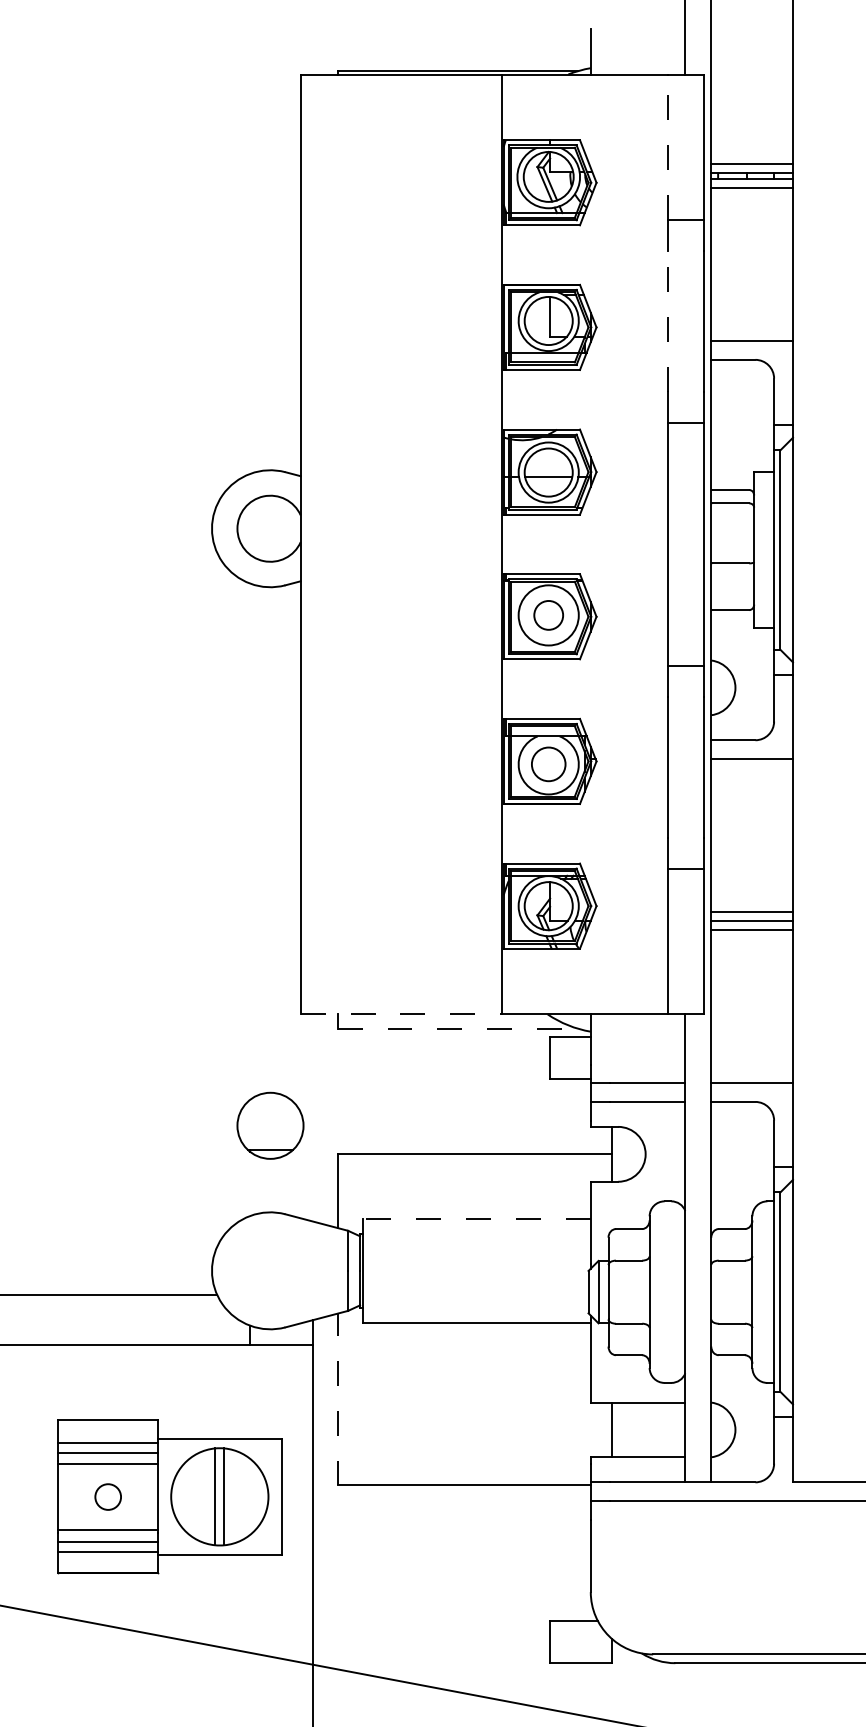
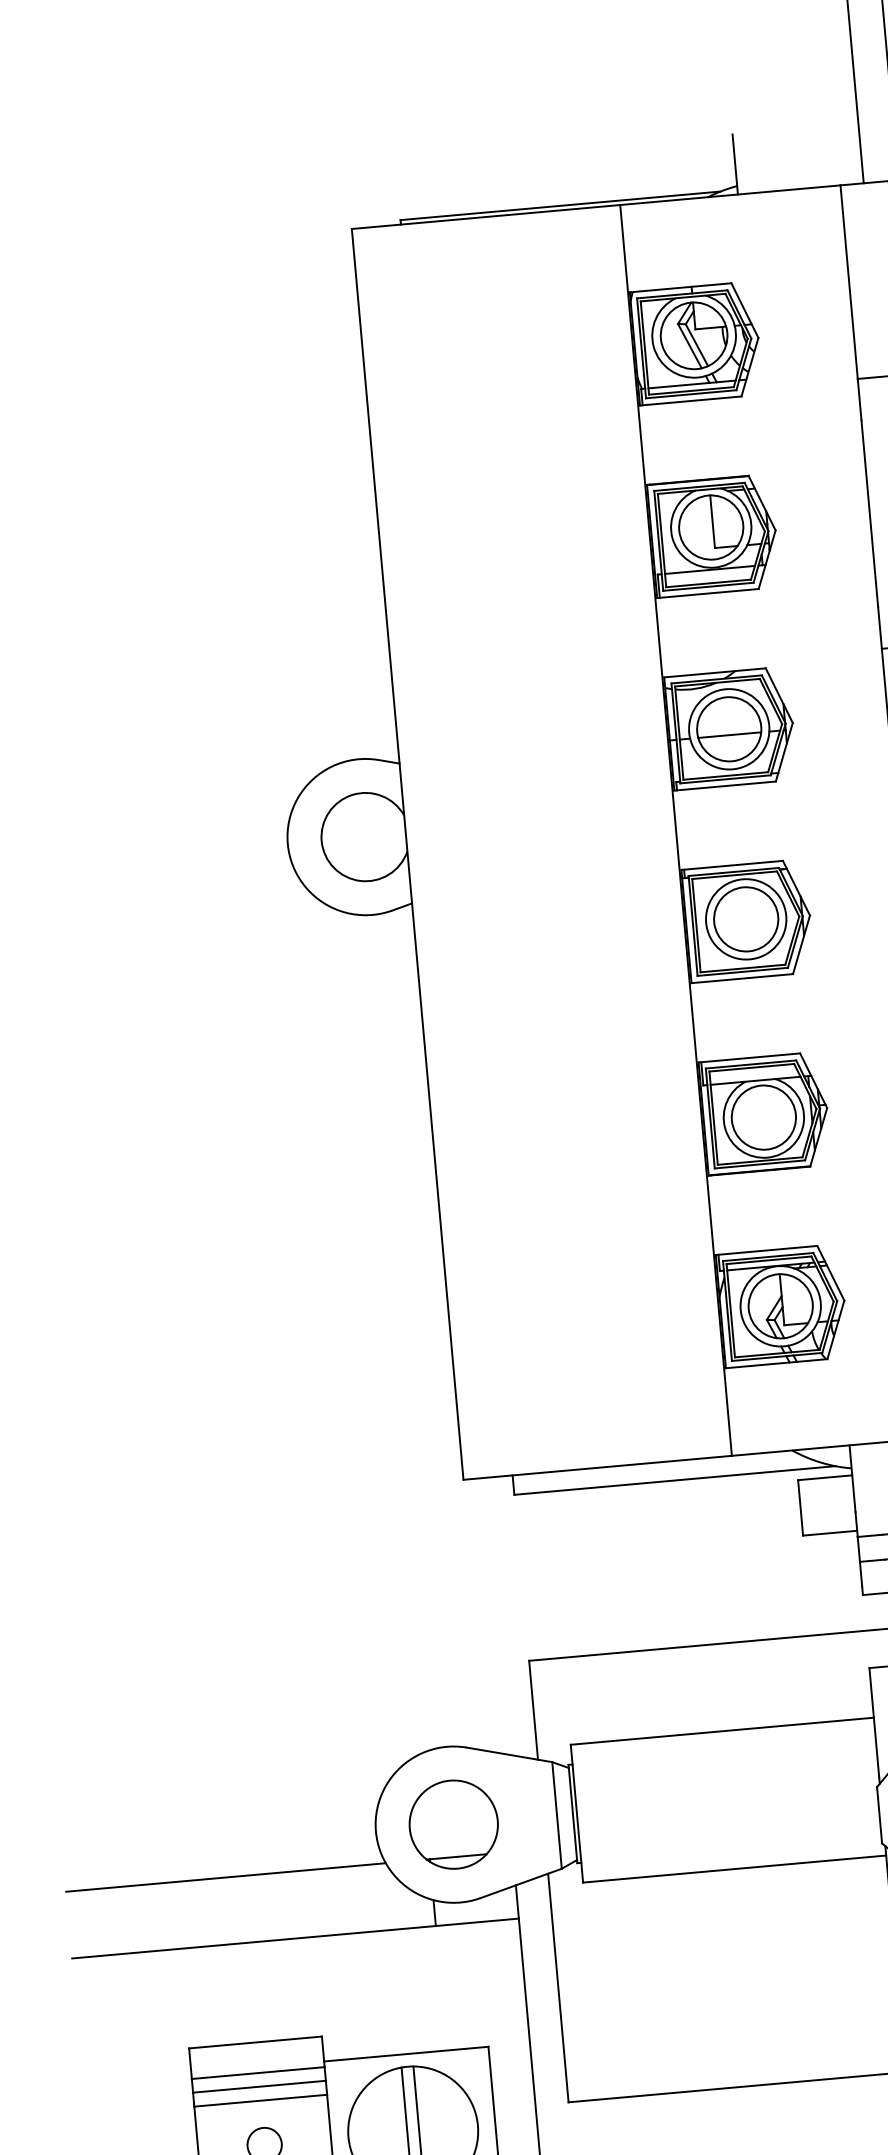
line: (667, 147) -> (848, 282), dashed -> solid
line: (667, 320) -> (869, 512), dashed -> solid
circle: (548, 615) -> (745, 919), size x1.67
circle: (548, 764) -> (763, 1117), size x1.43
line: (401, 1014) -> (597, 1467), dashed -> solid
line: (458, 1028) -> (675, 1479), dashed -> solid
part: (270, 1125) -> (453, 1824), moved
line: (476, 1219) -> (721, 1731), dashed -> solid
line: (337, 1399) -> (558, 1987), dashed -> solid

